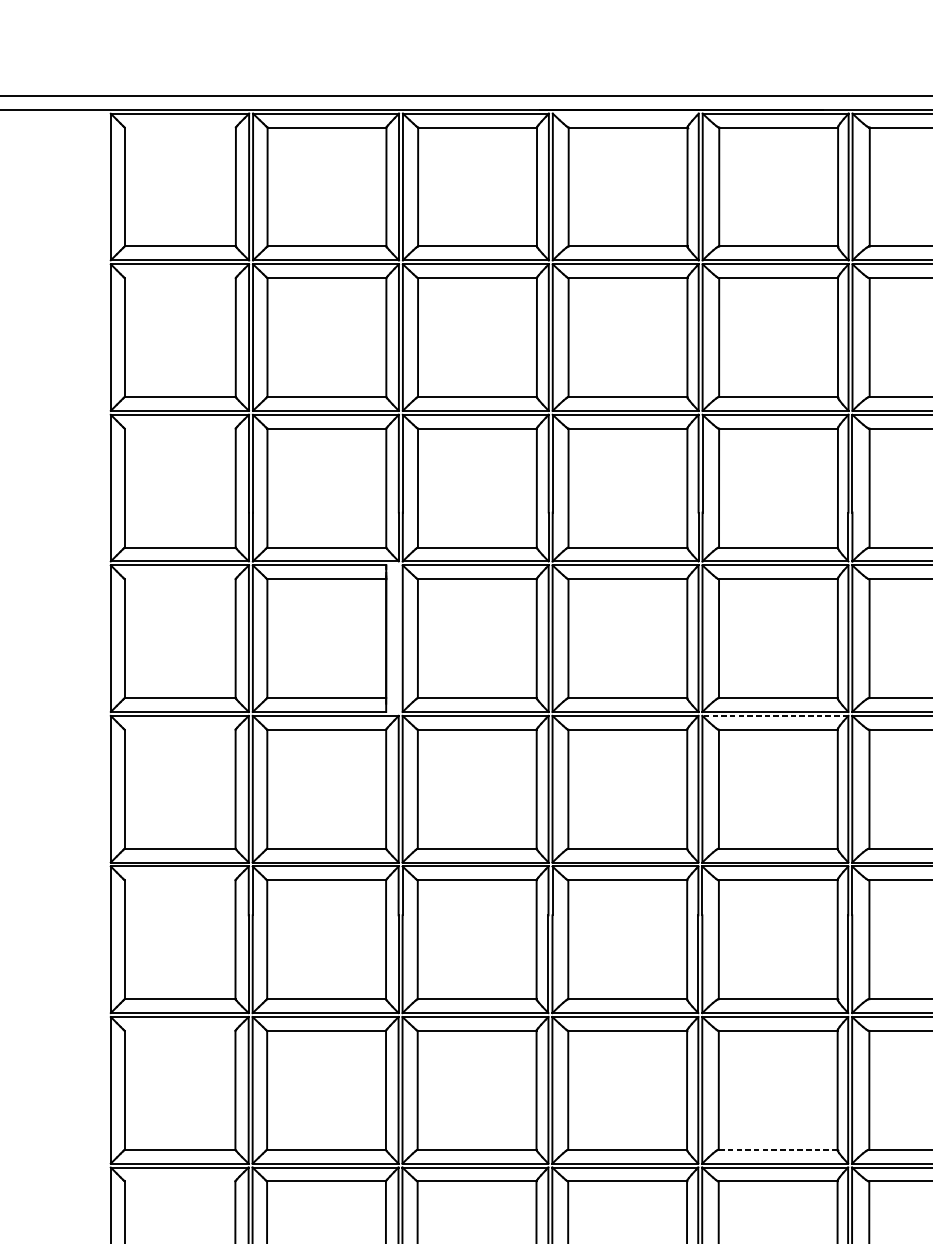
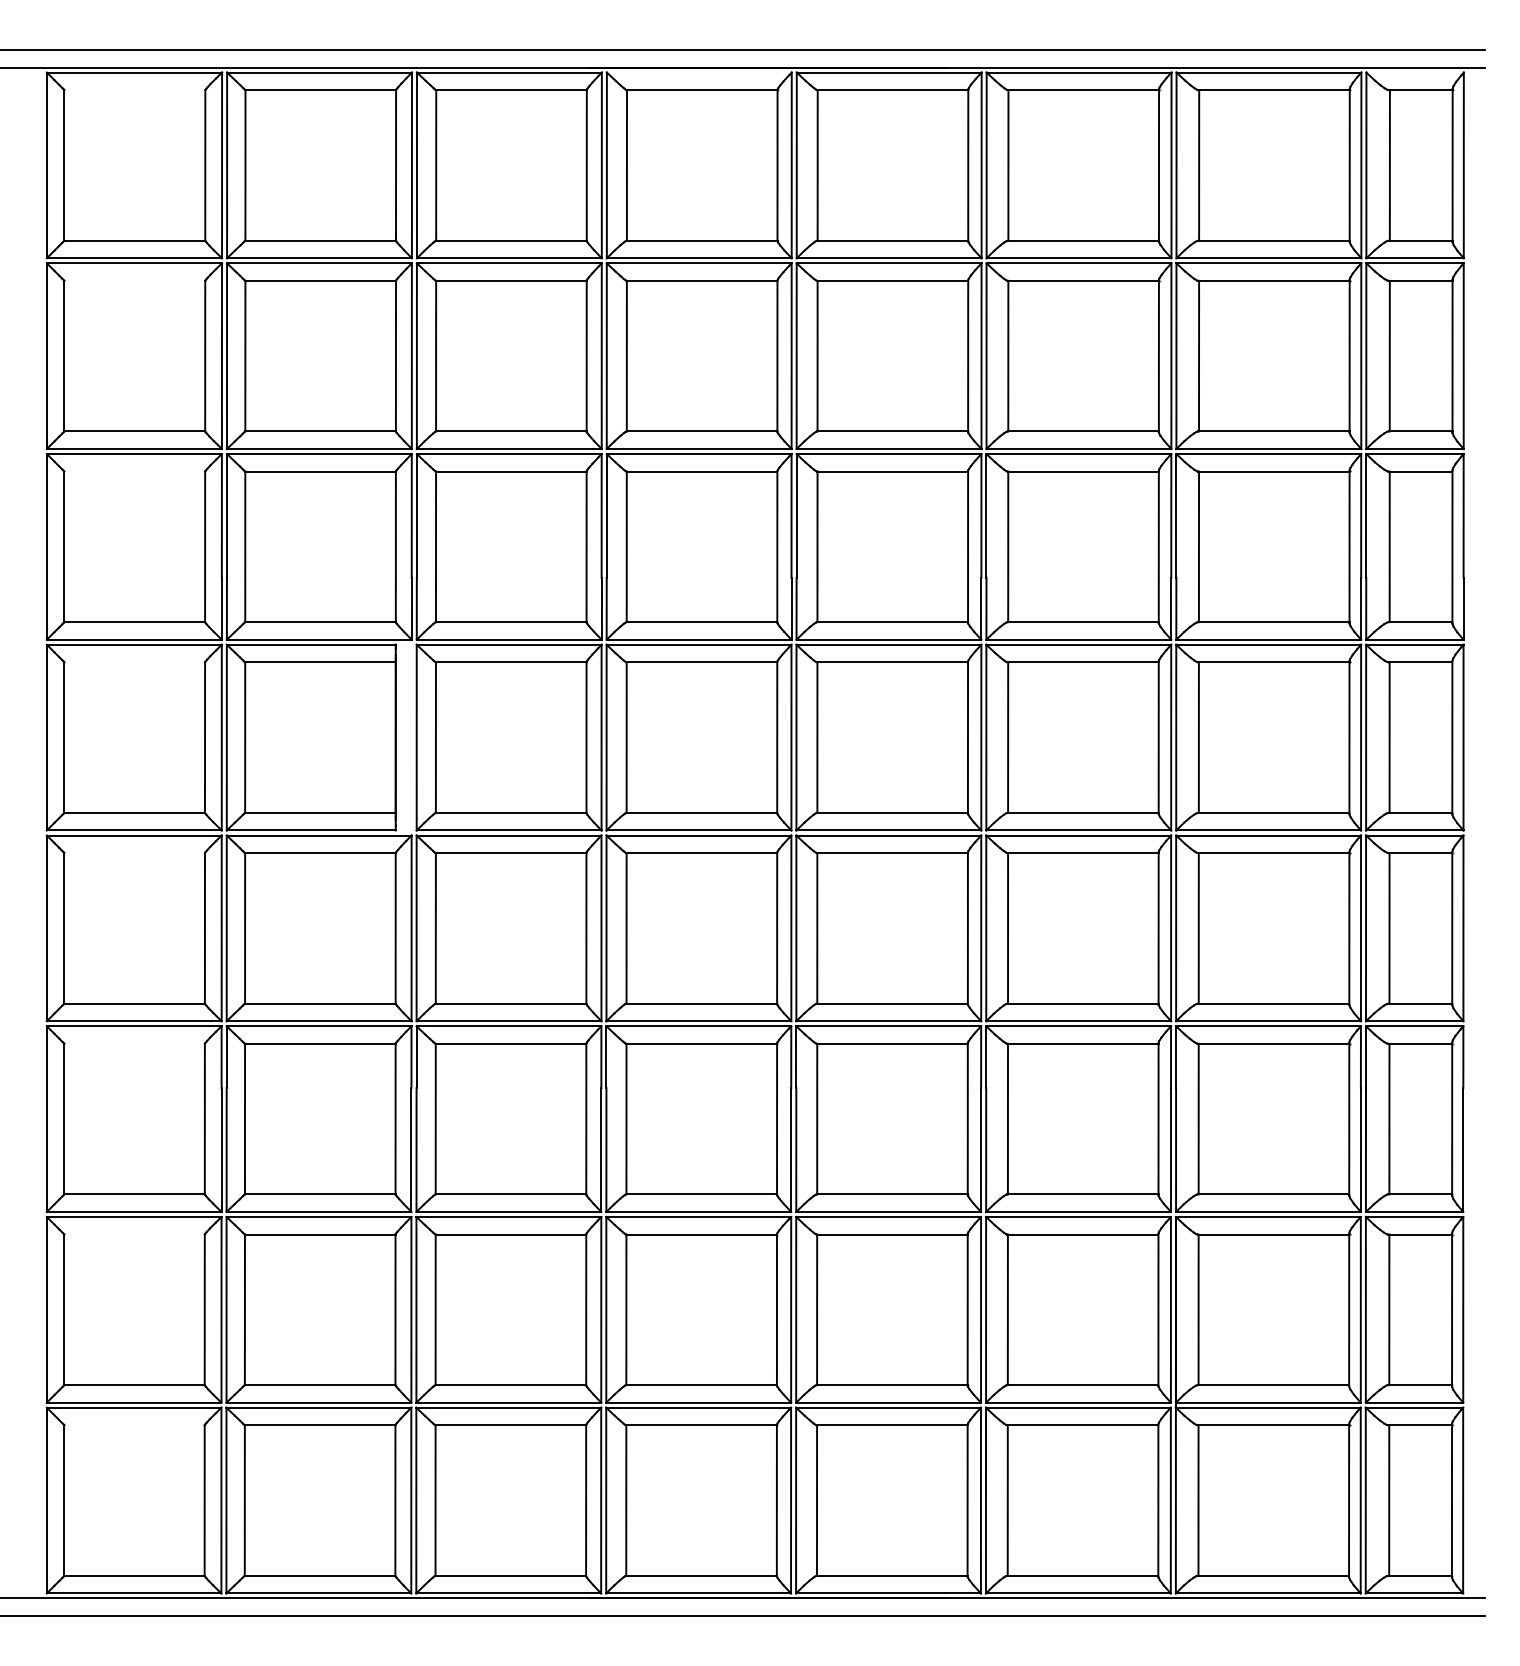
line: (775, 715) -> (888, 835), dashed -> solid
line: (777, 1150) -> (891, 1385), dashed -> solid

